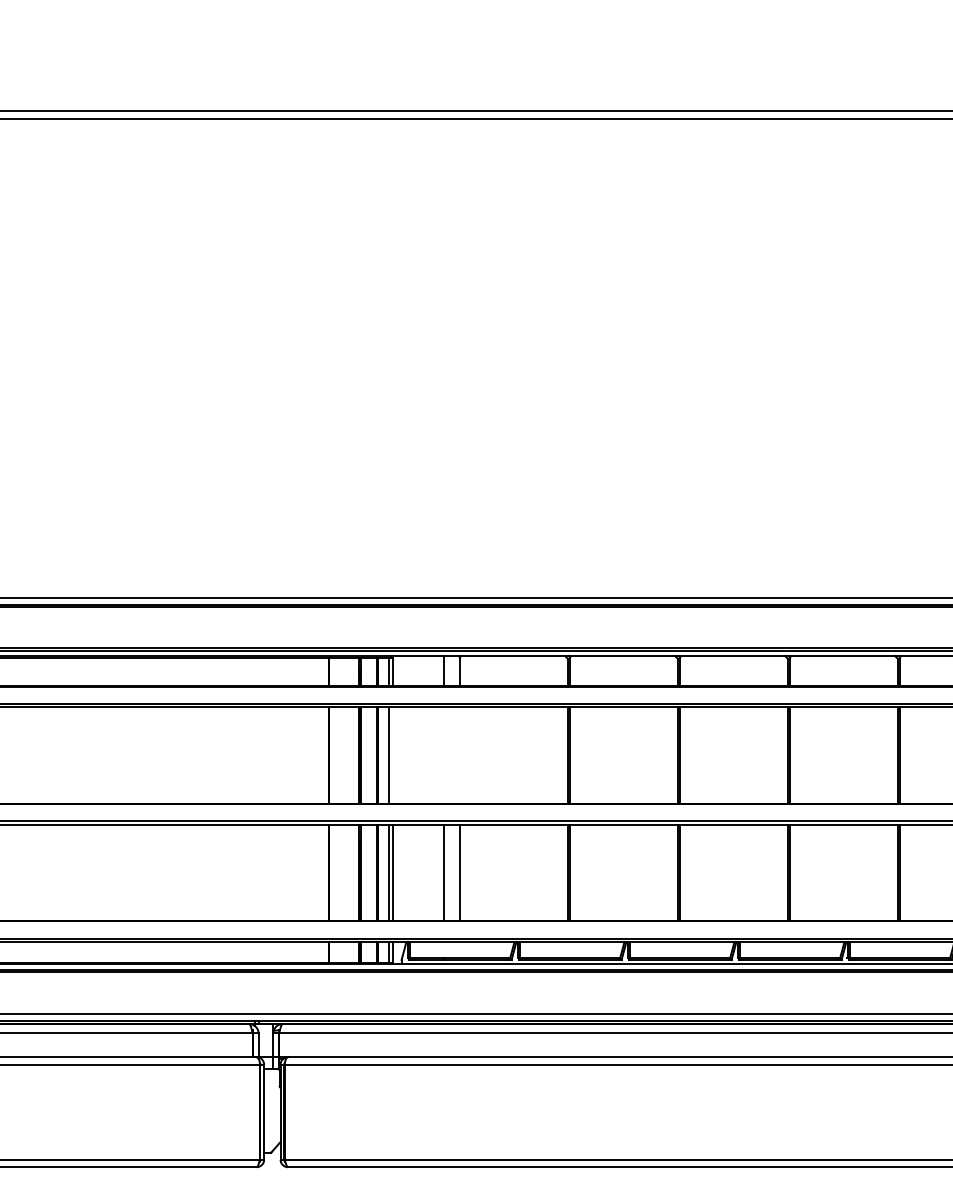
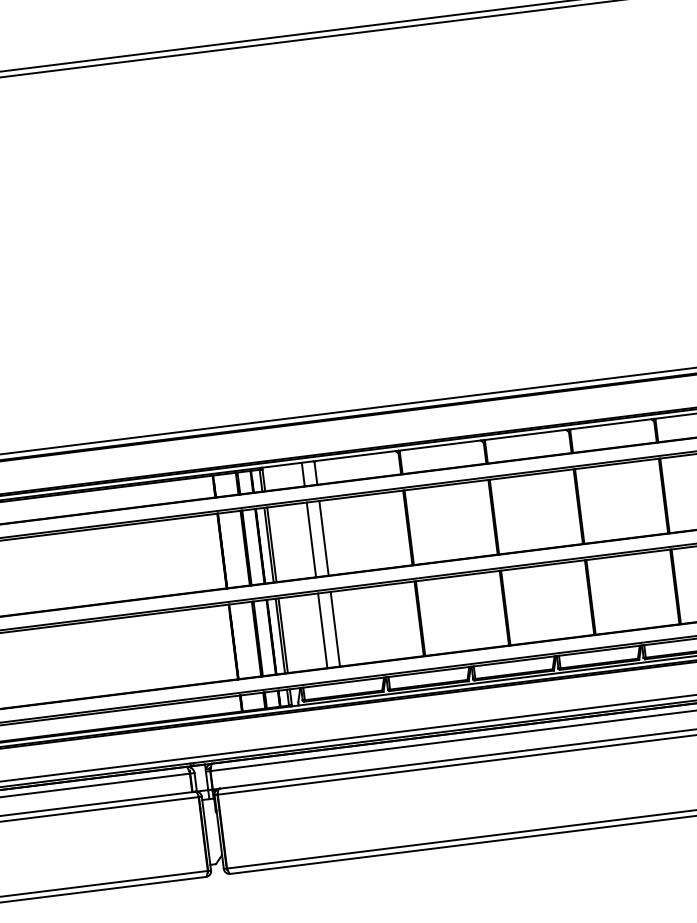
line: (392, 755) -> (271, 544), added
line: (444, 755) -> (311, 539), added
line: (460, 755) -> (324, 538), added

